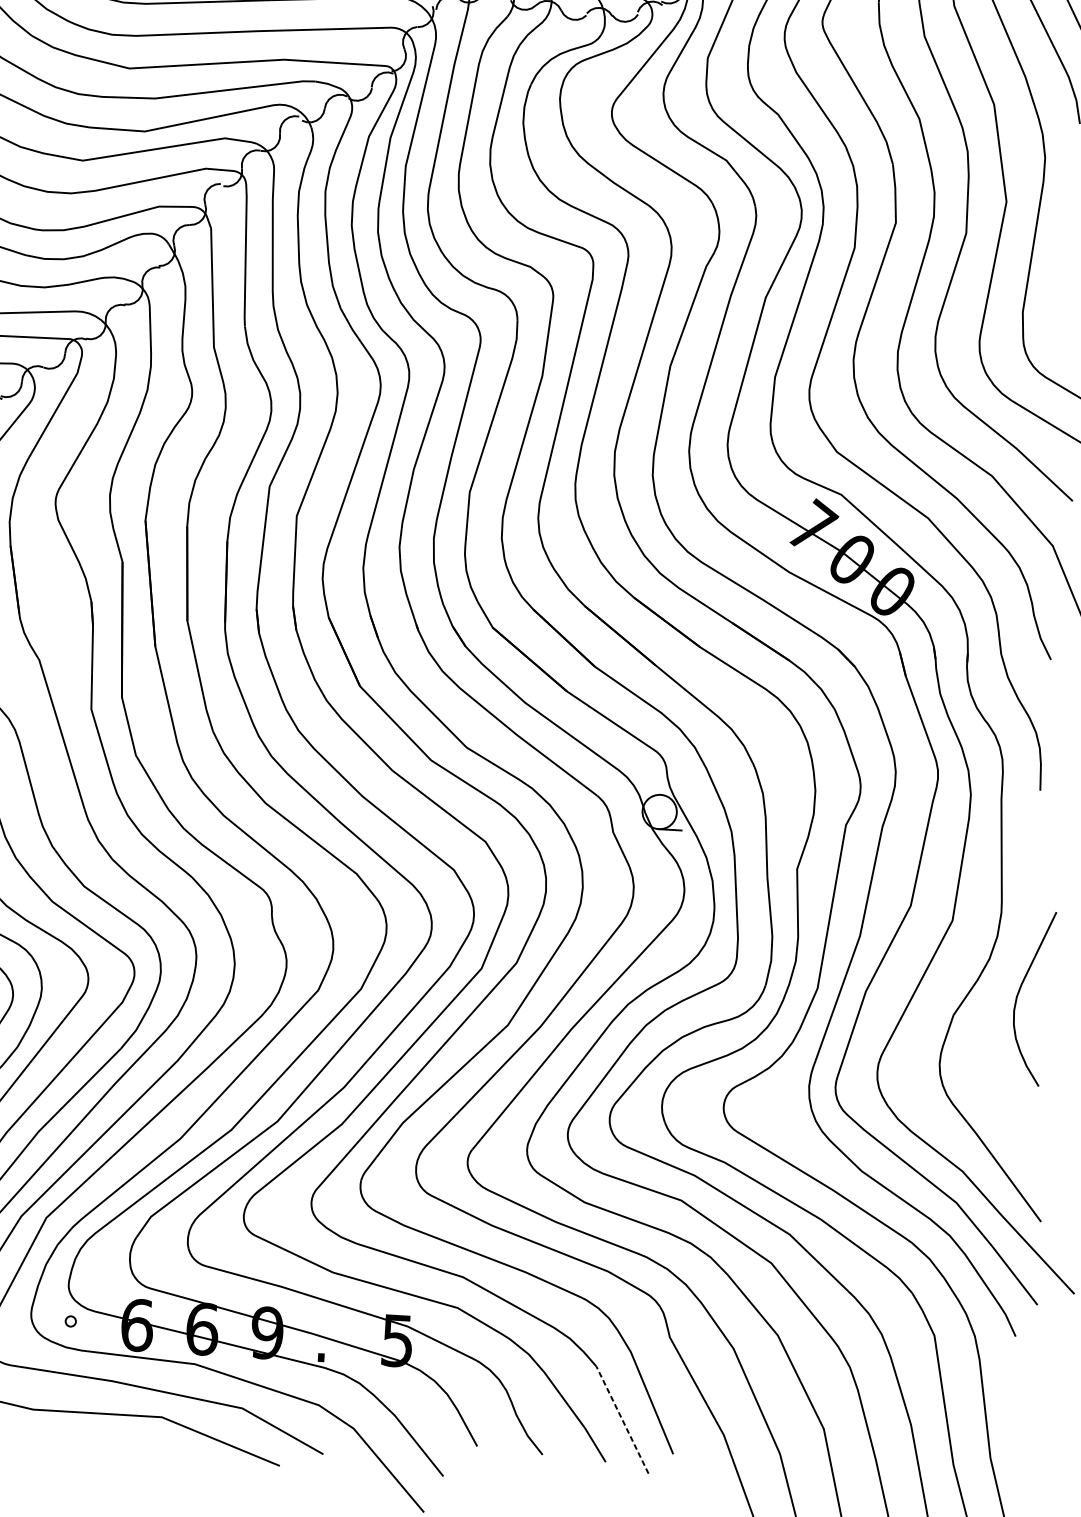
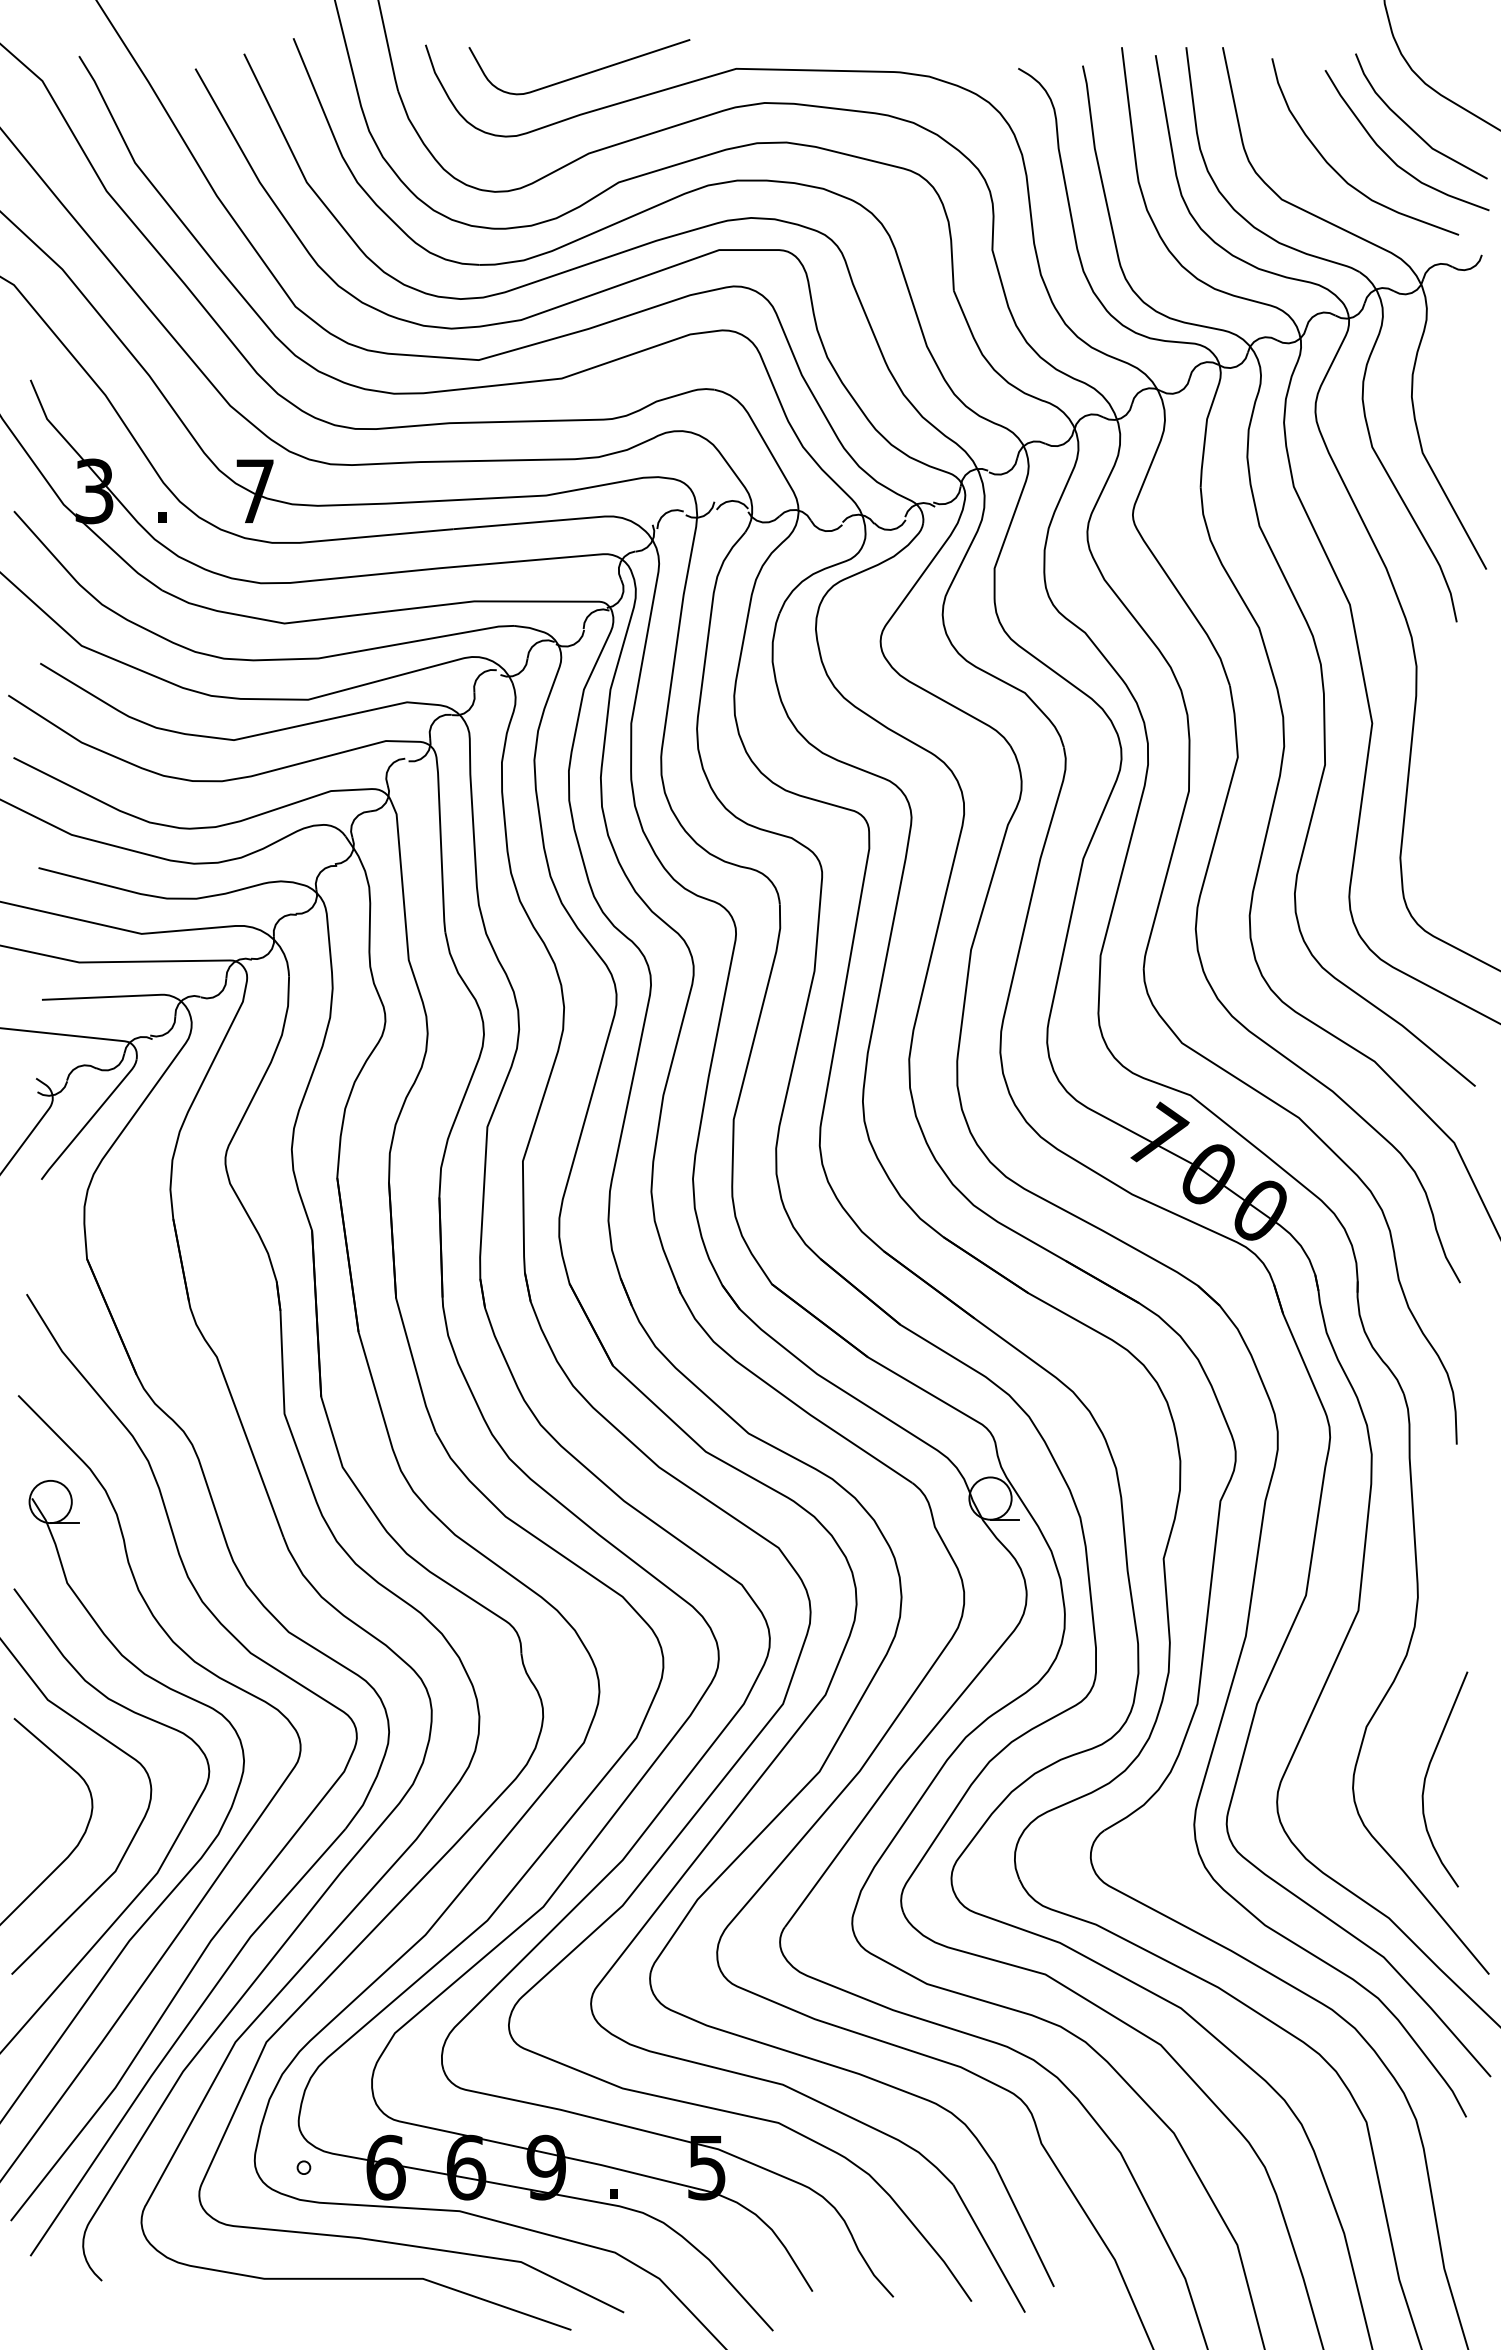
curve: (1019, 993) -> (1427, 1774), moved
line: (622, 1419) -> (989, 2248), dashed -> solid

